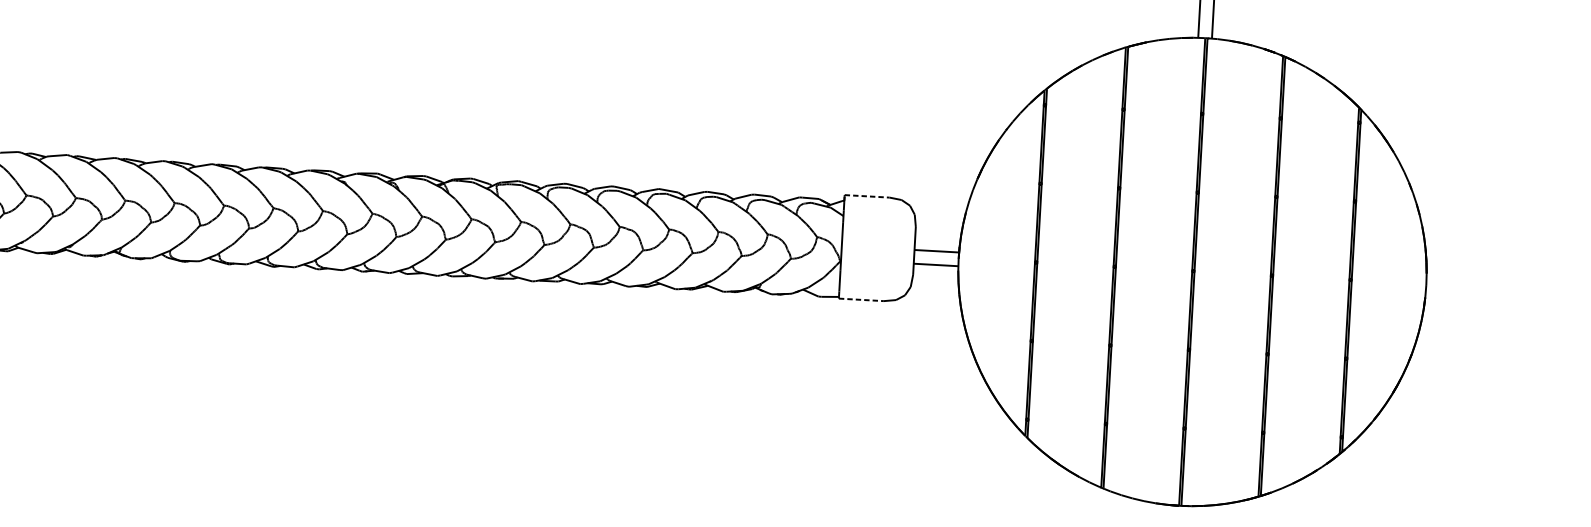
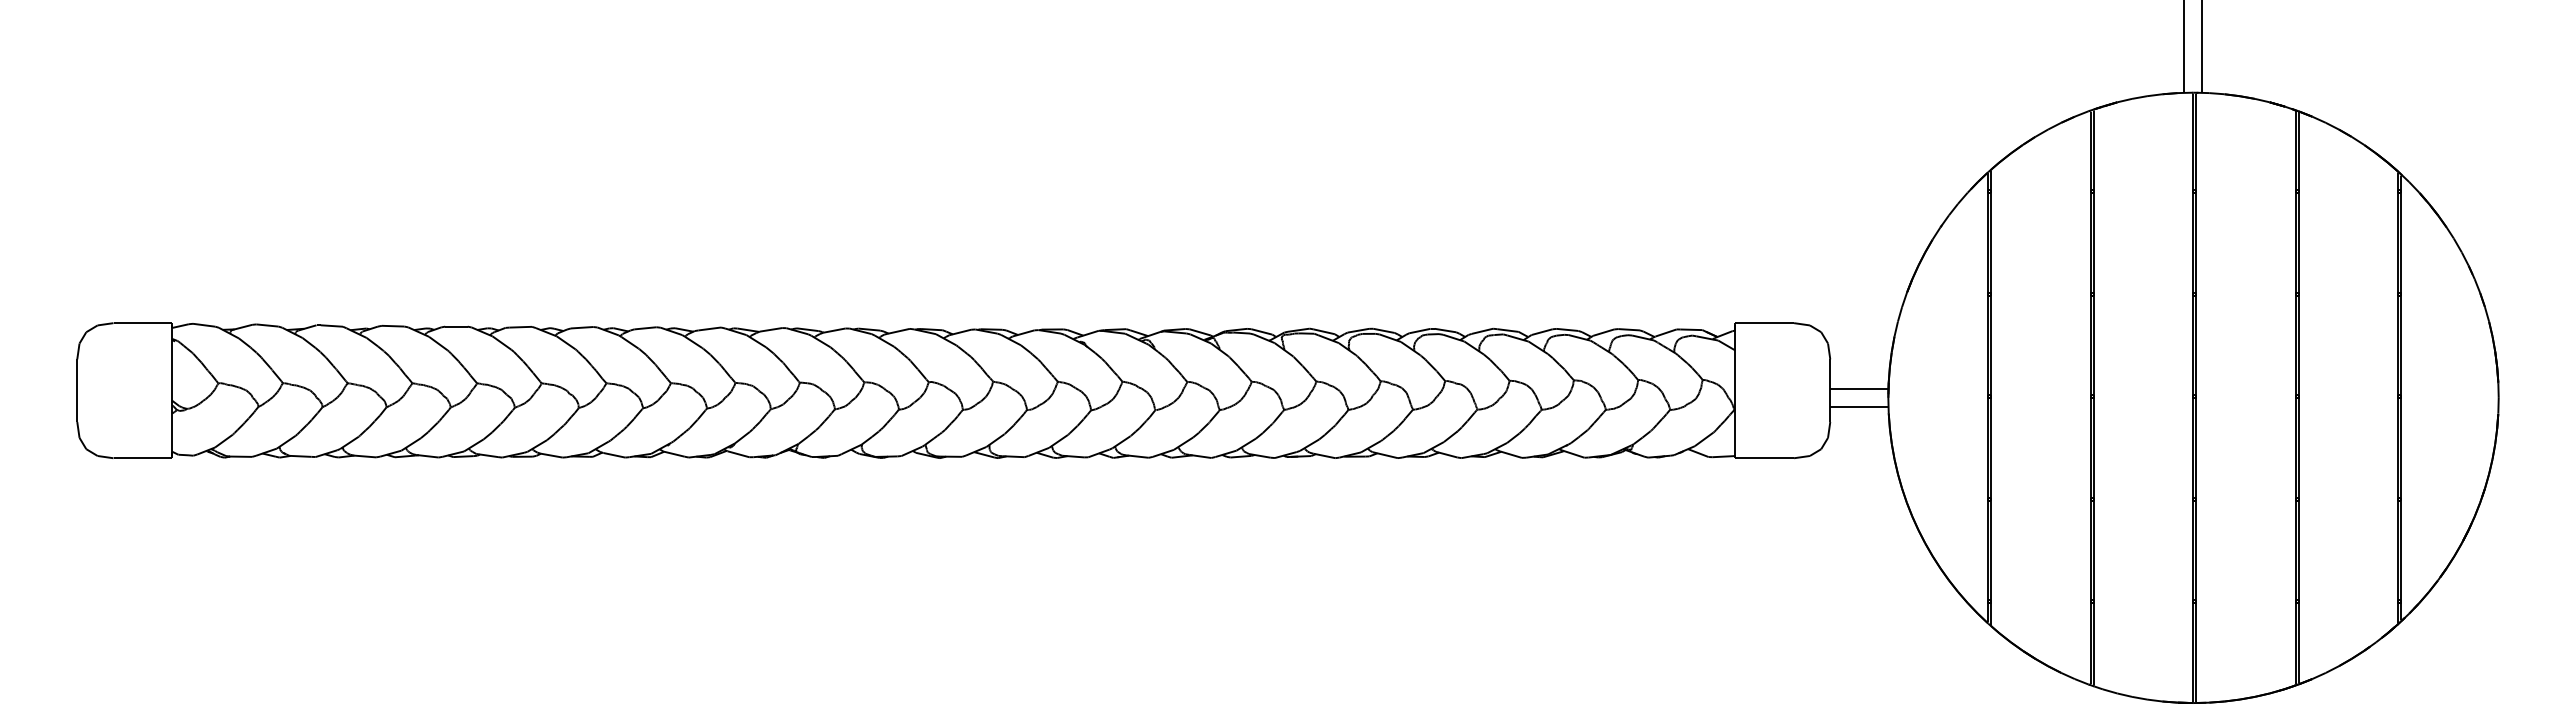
line: (867, 196) -> (1765, 323), dashed -> solid
line: (861, 300) -> (1765, 458), dashed -> solid

